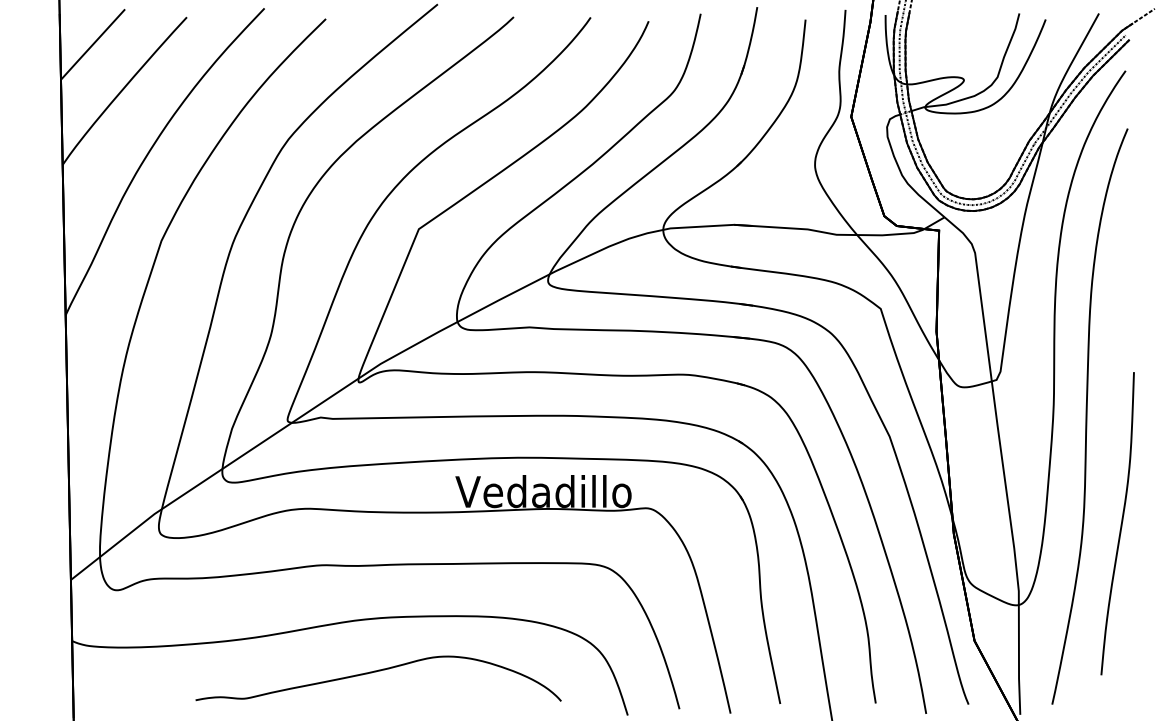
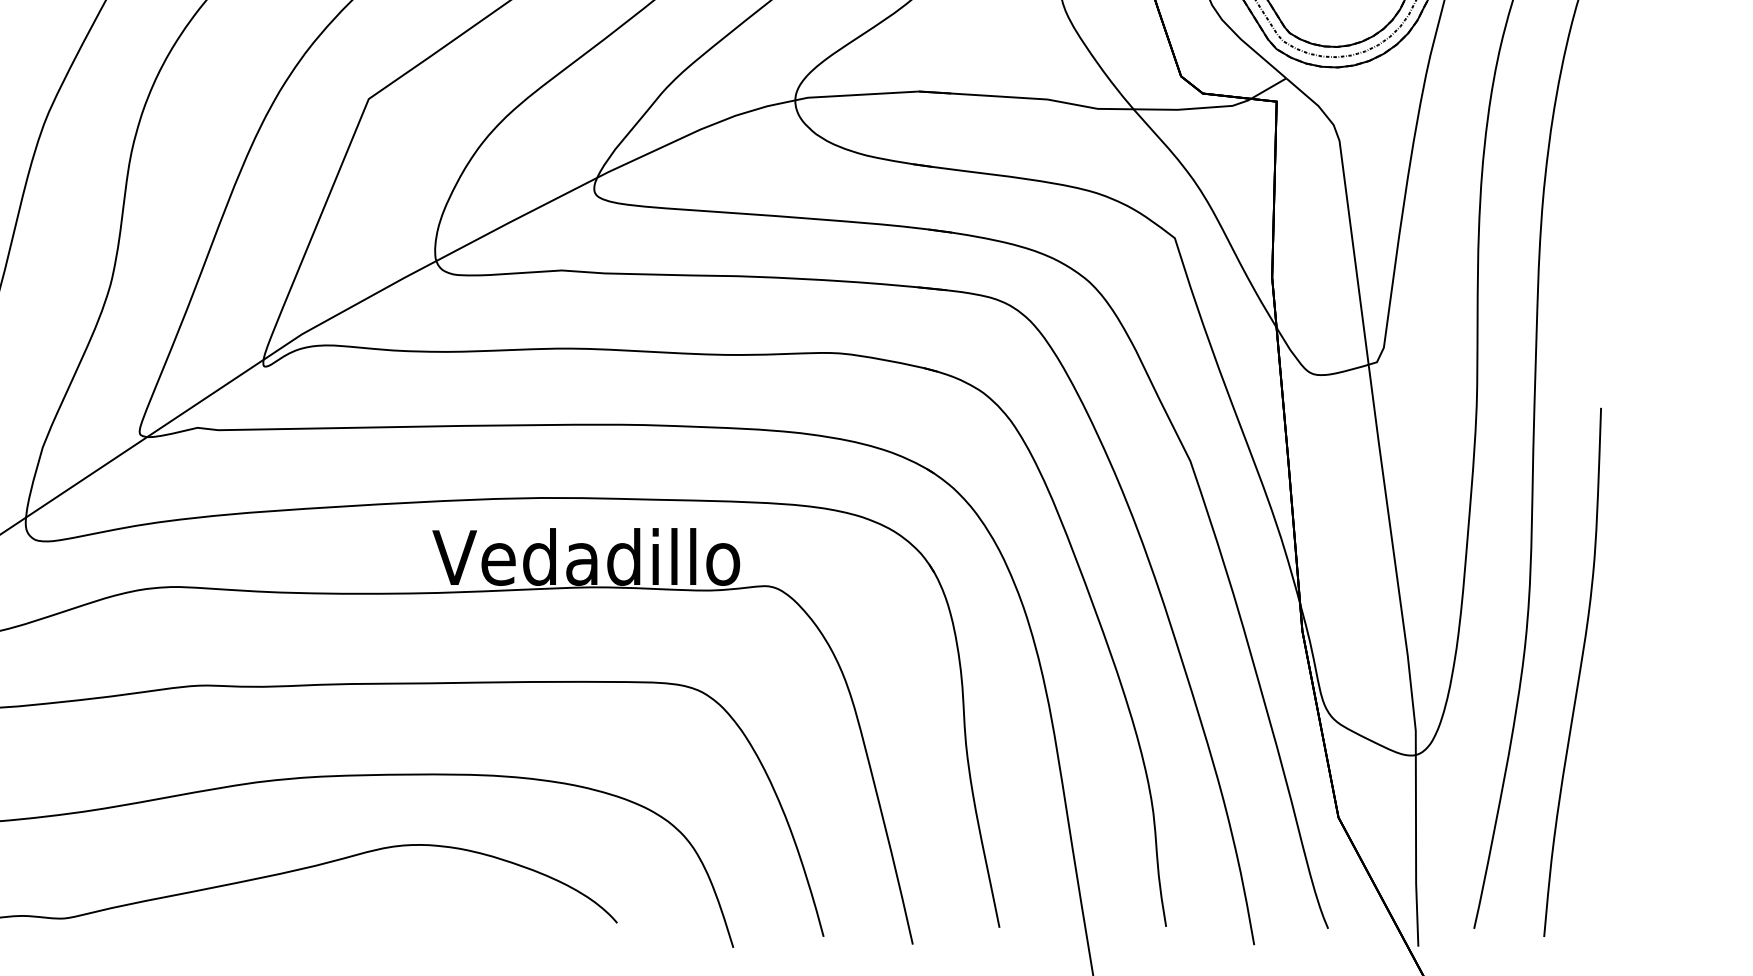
curve: (1120, 524) -> (1577, 673), moved

